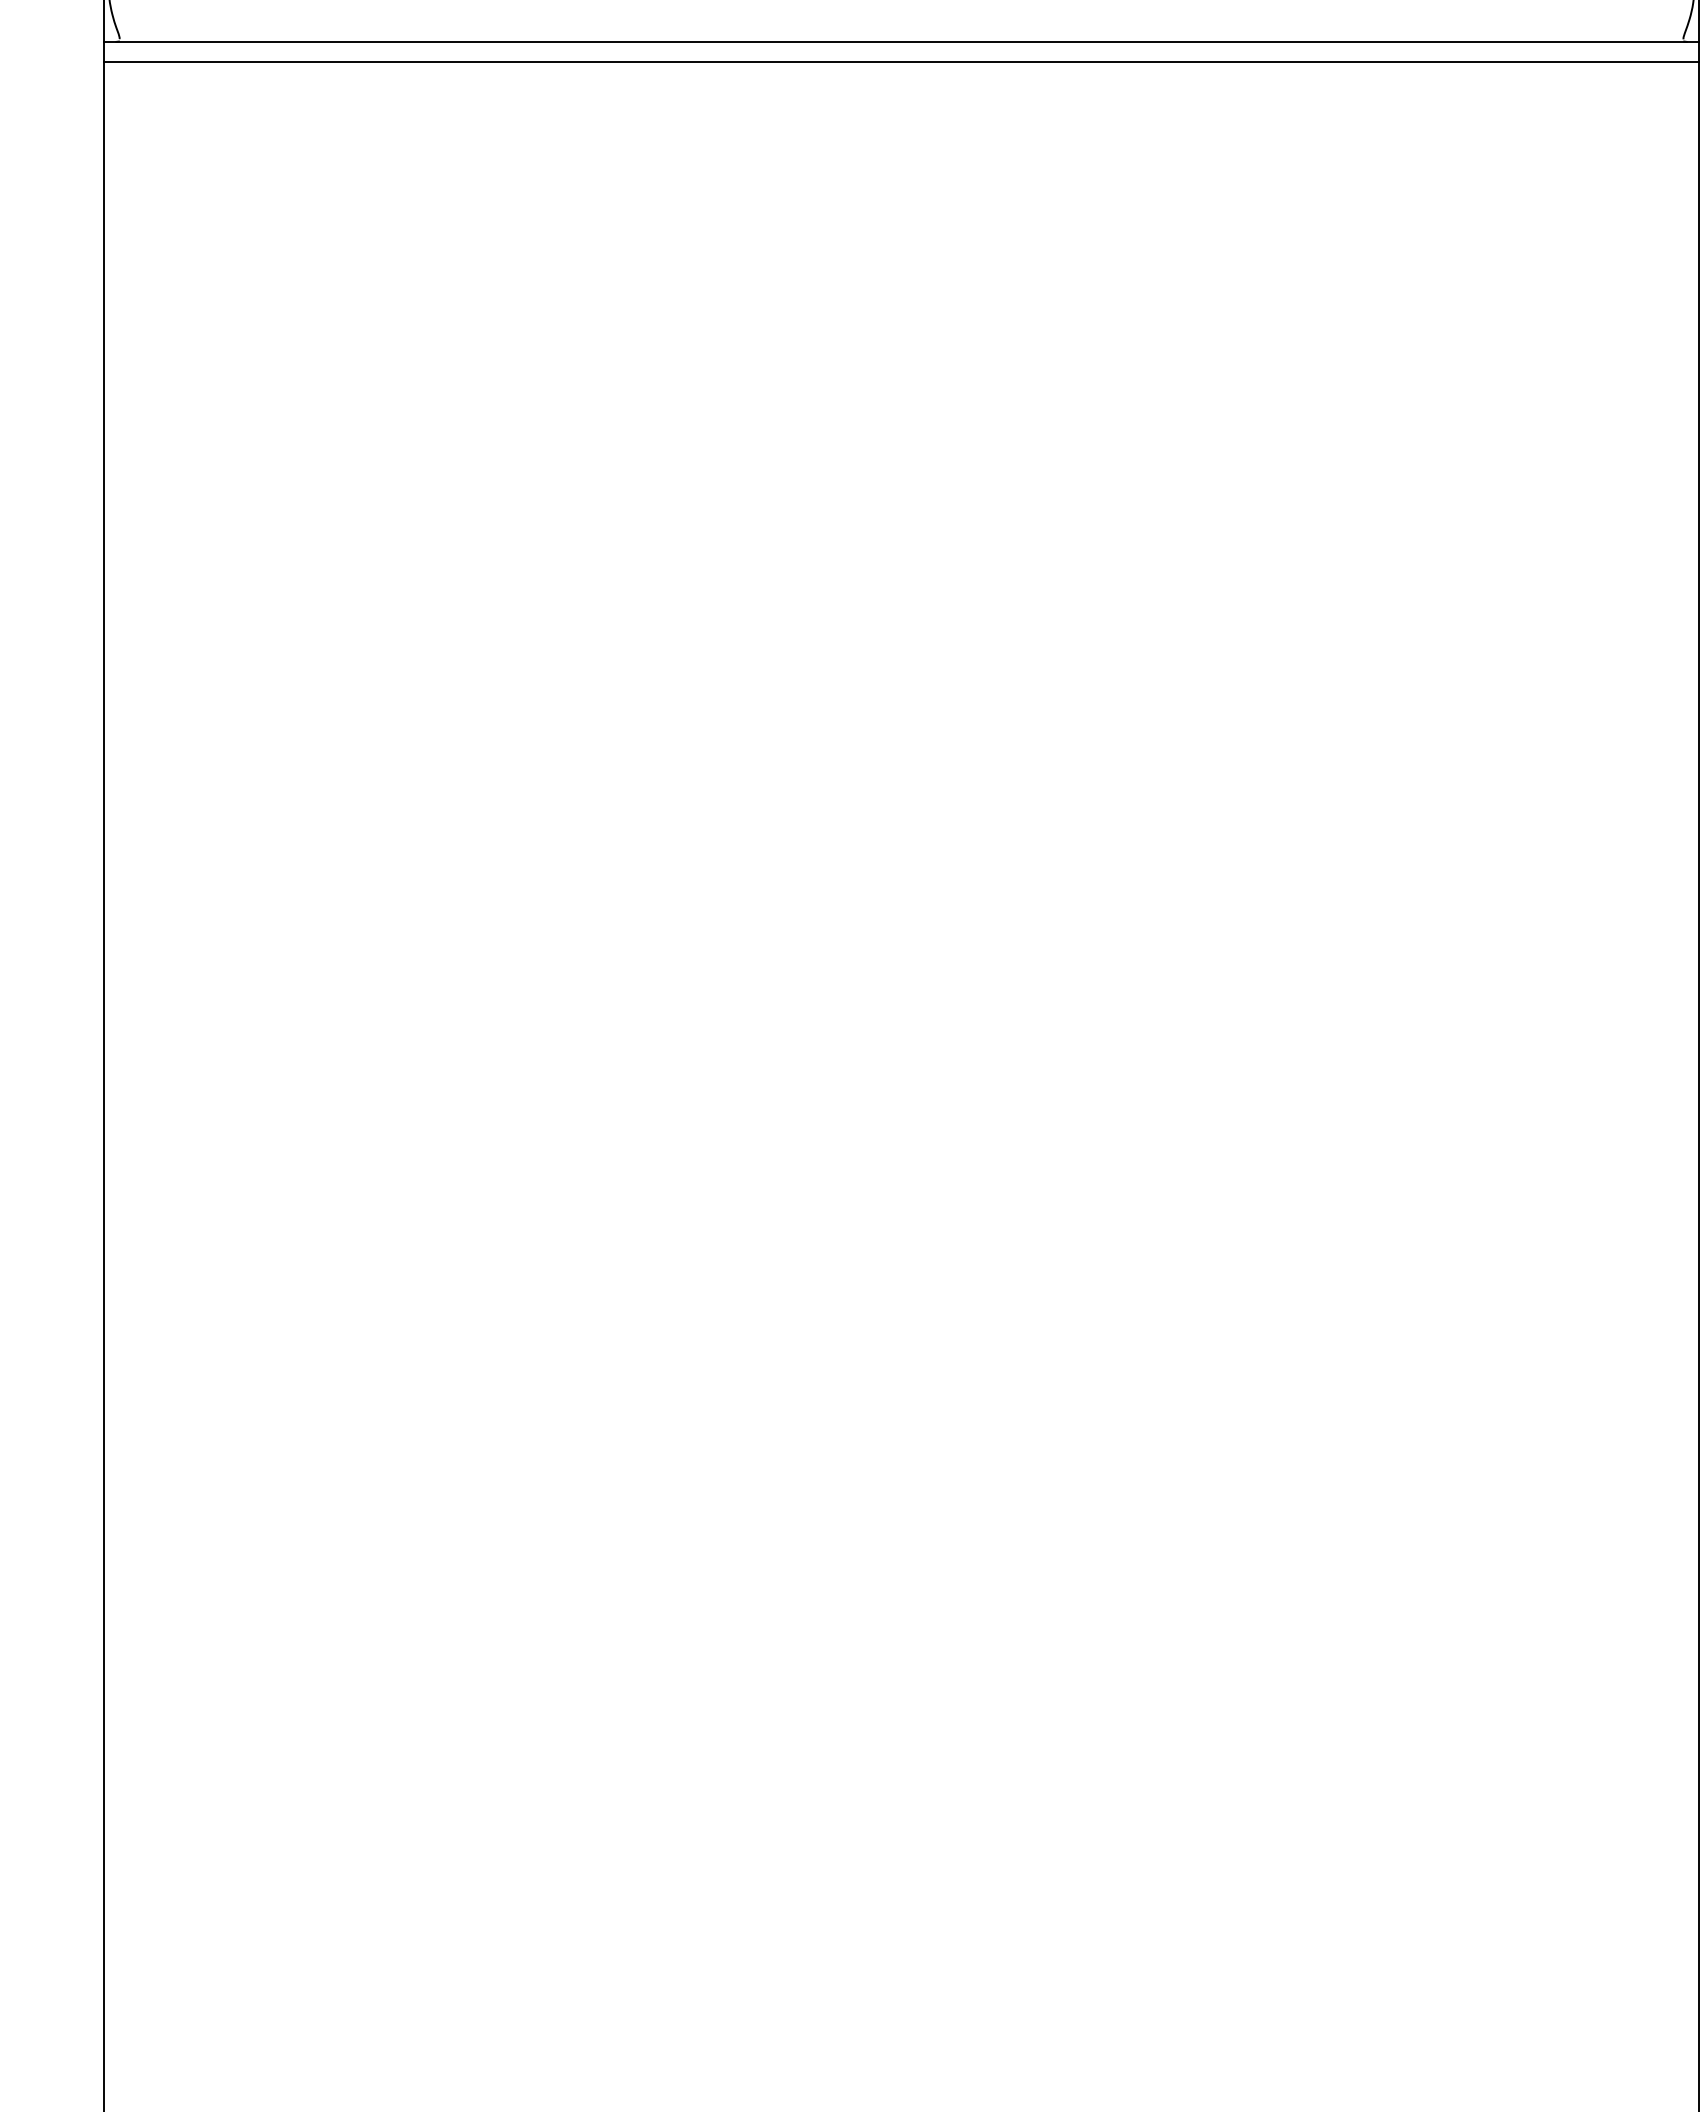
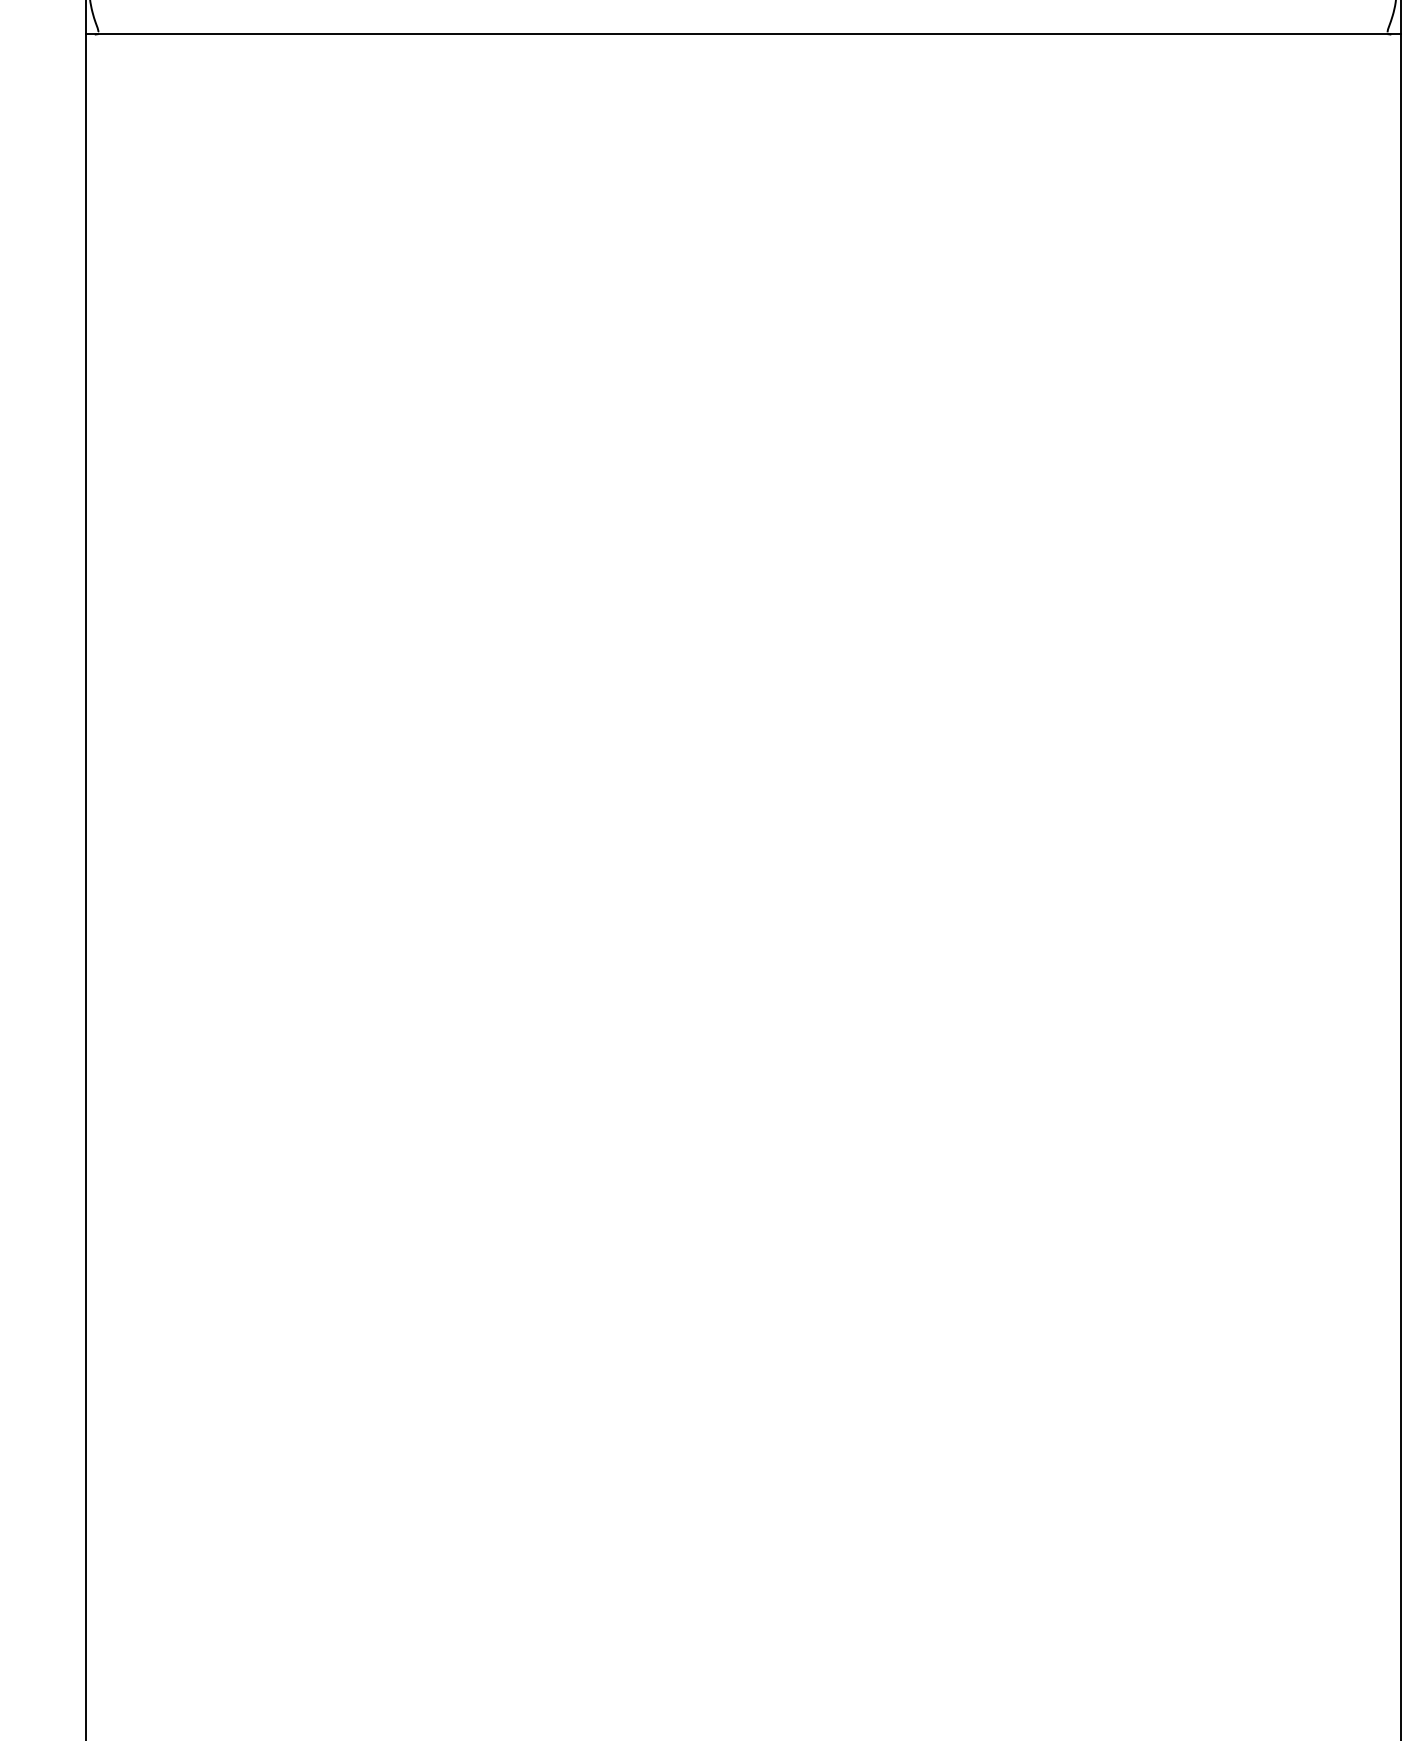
line: (901, 61) -> (742, 50), removed

